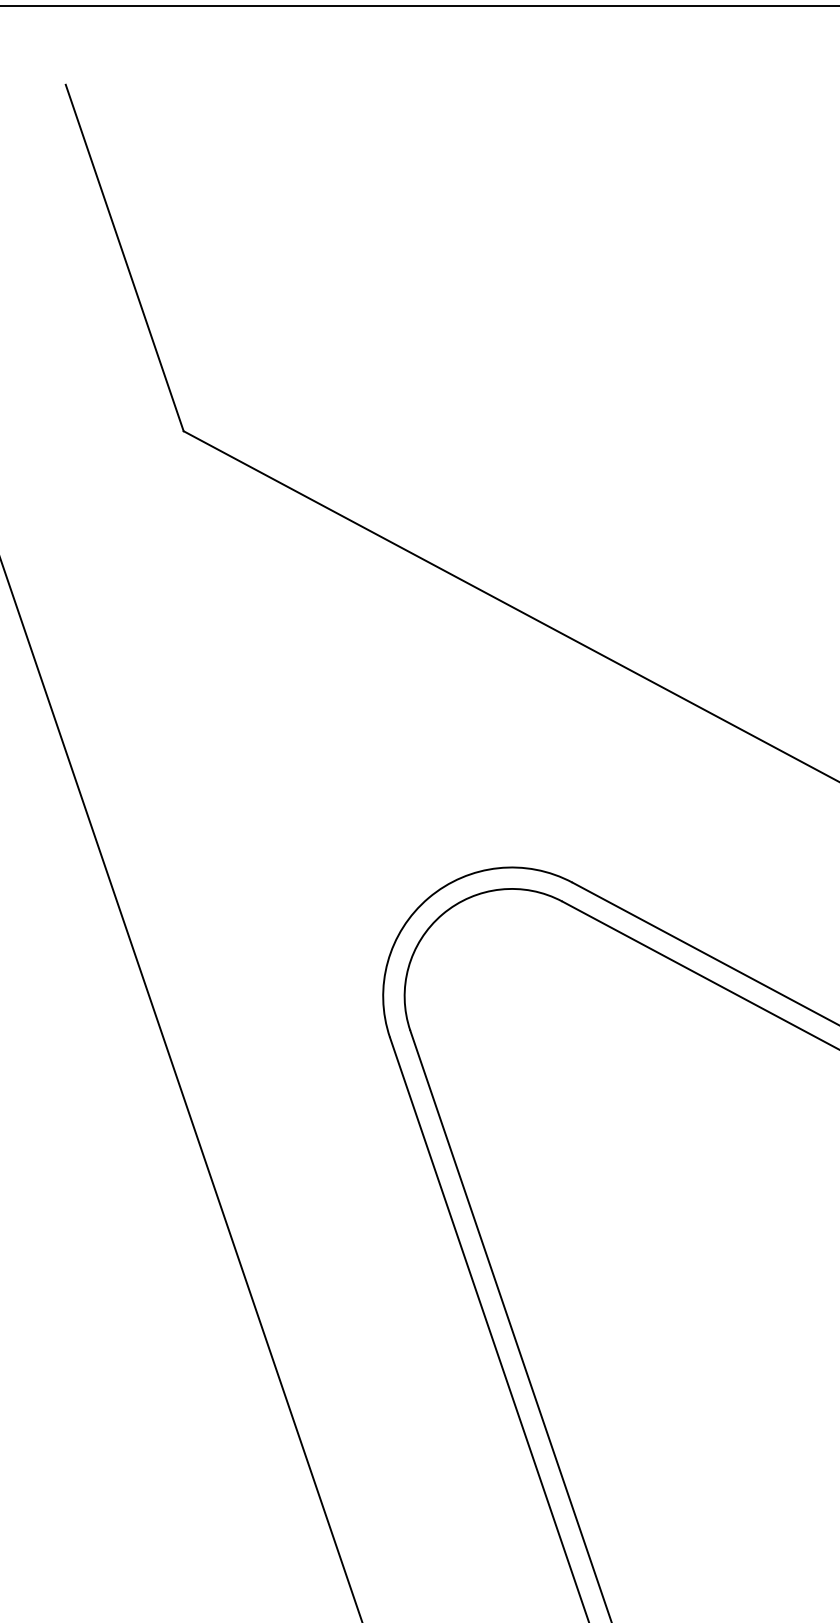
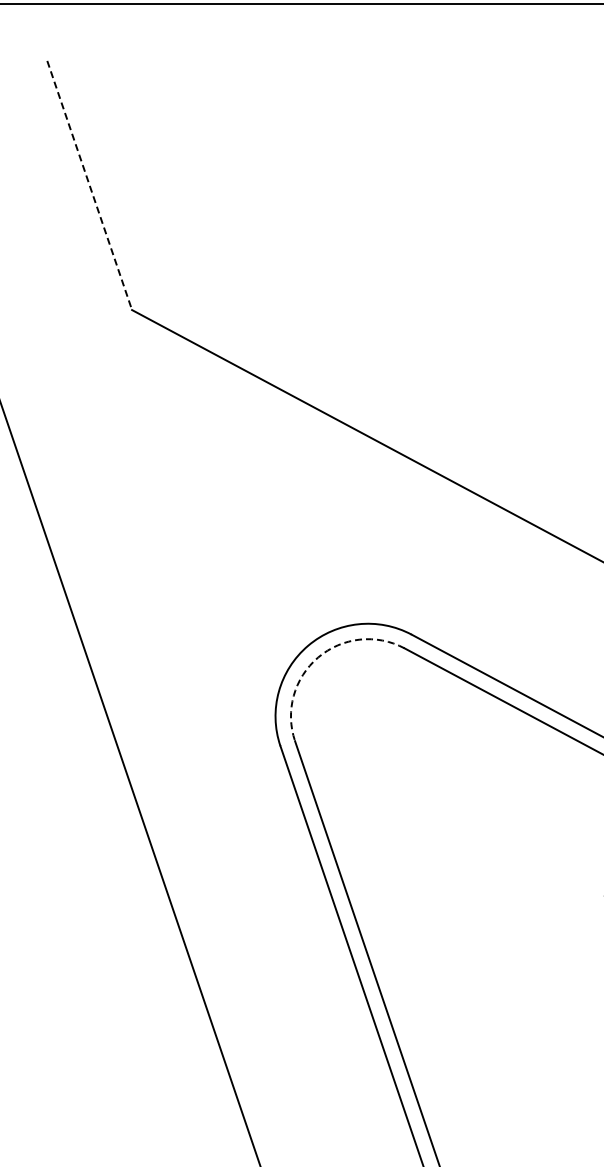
line: (124, 258) -> (89, 185), solid -> dashed
arc: (442, 914) -> (318, 657), solid -> dashed

